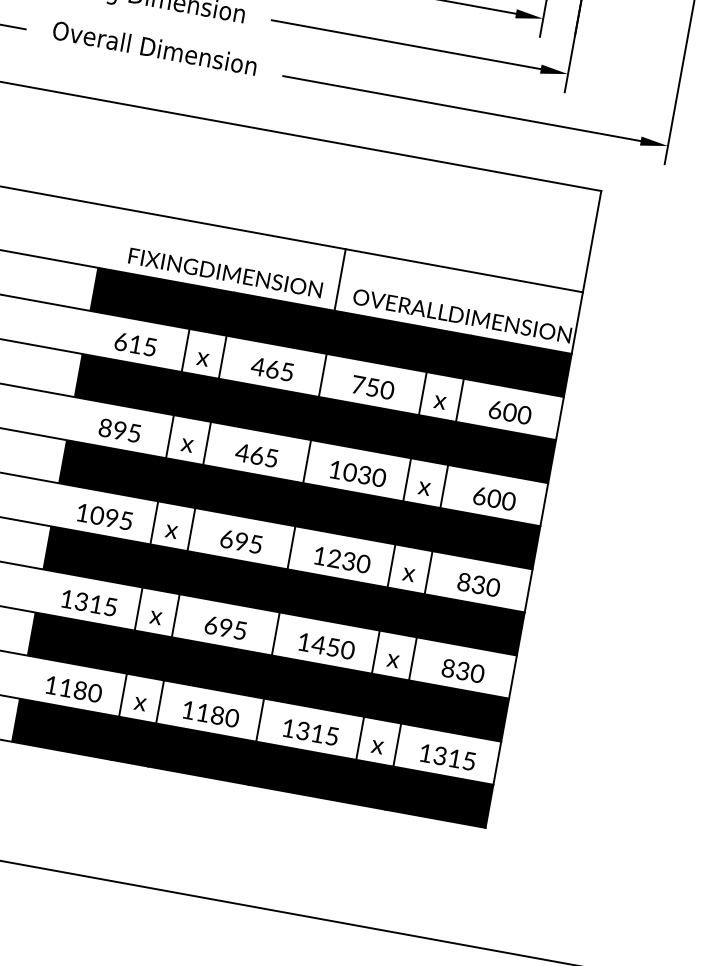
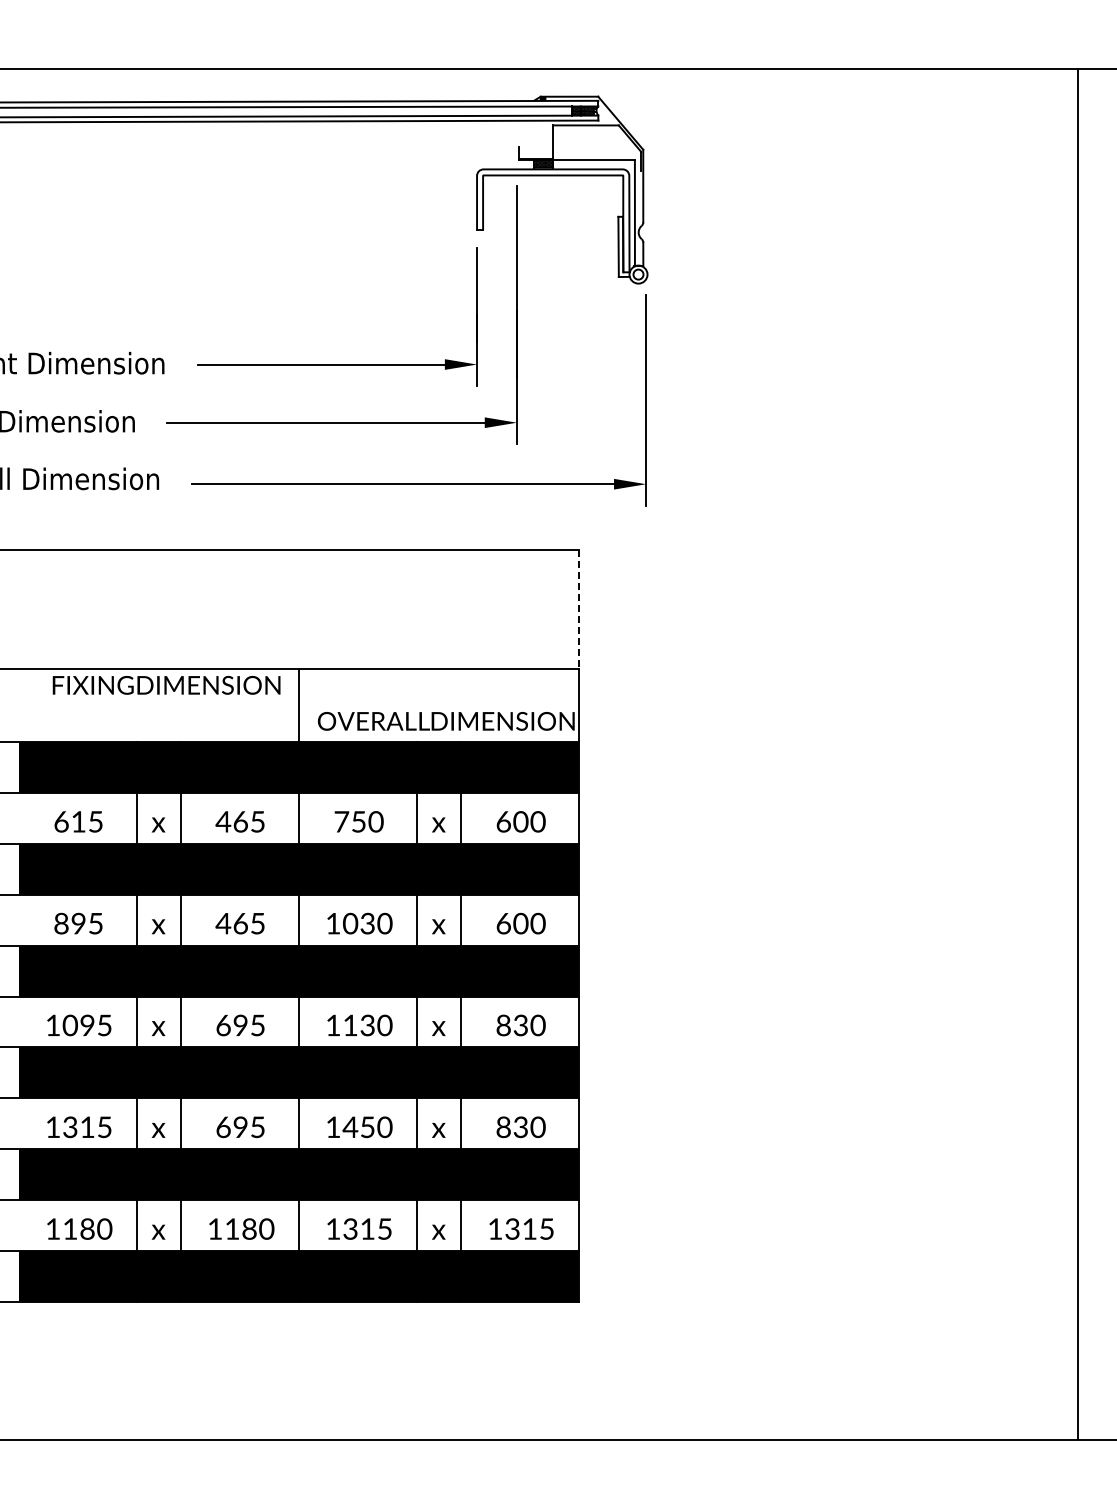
line: (592, 241) -> (579, 609), solid -> dashed
text: (225, 273) -> (166, 685), moved
text: (334, 558) -> (350, 1025), 1230 -> 1130

